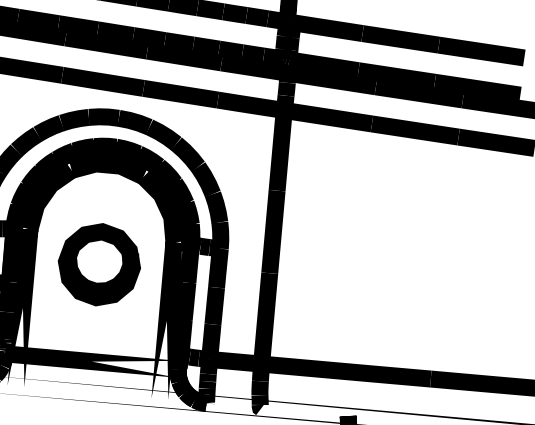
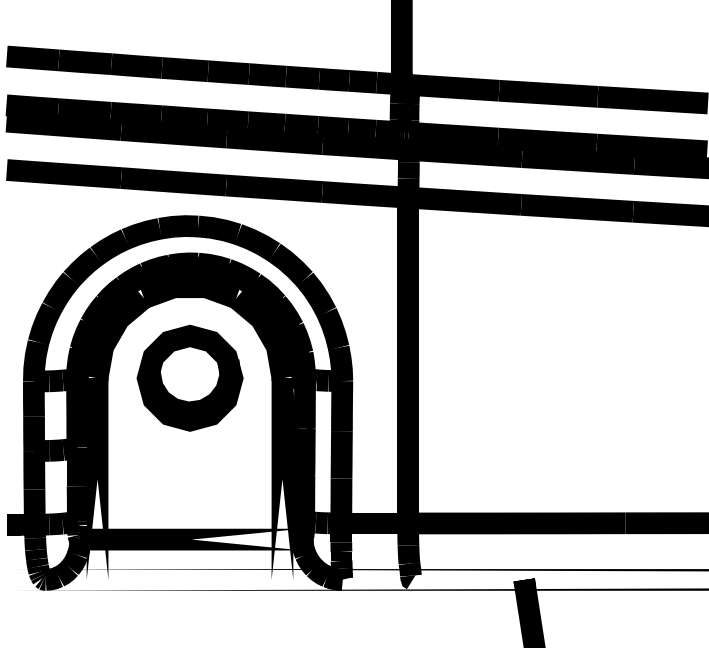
part: (99, 264) -> (189, 377), moved

